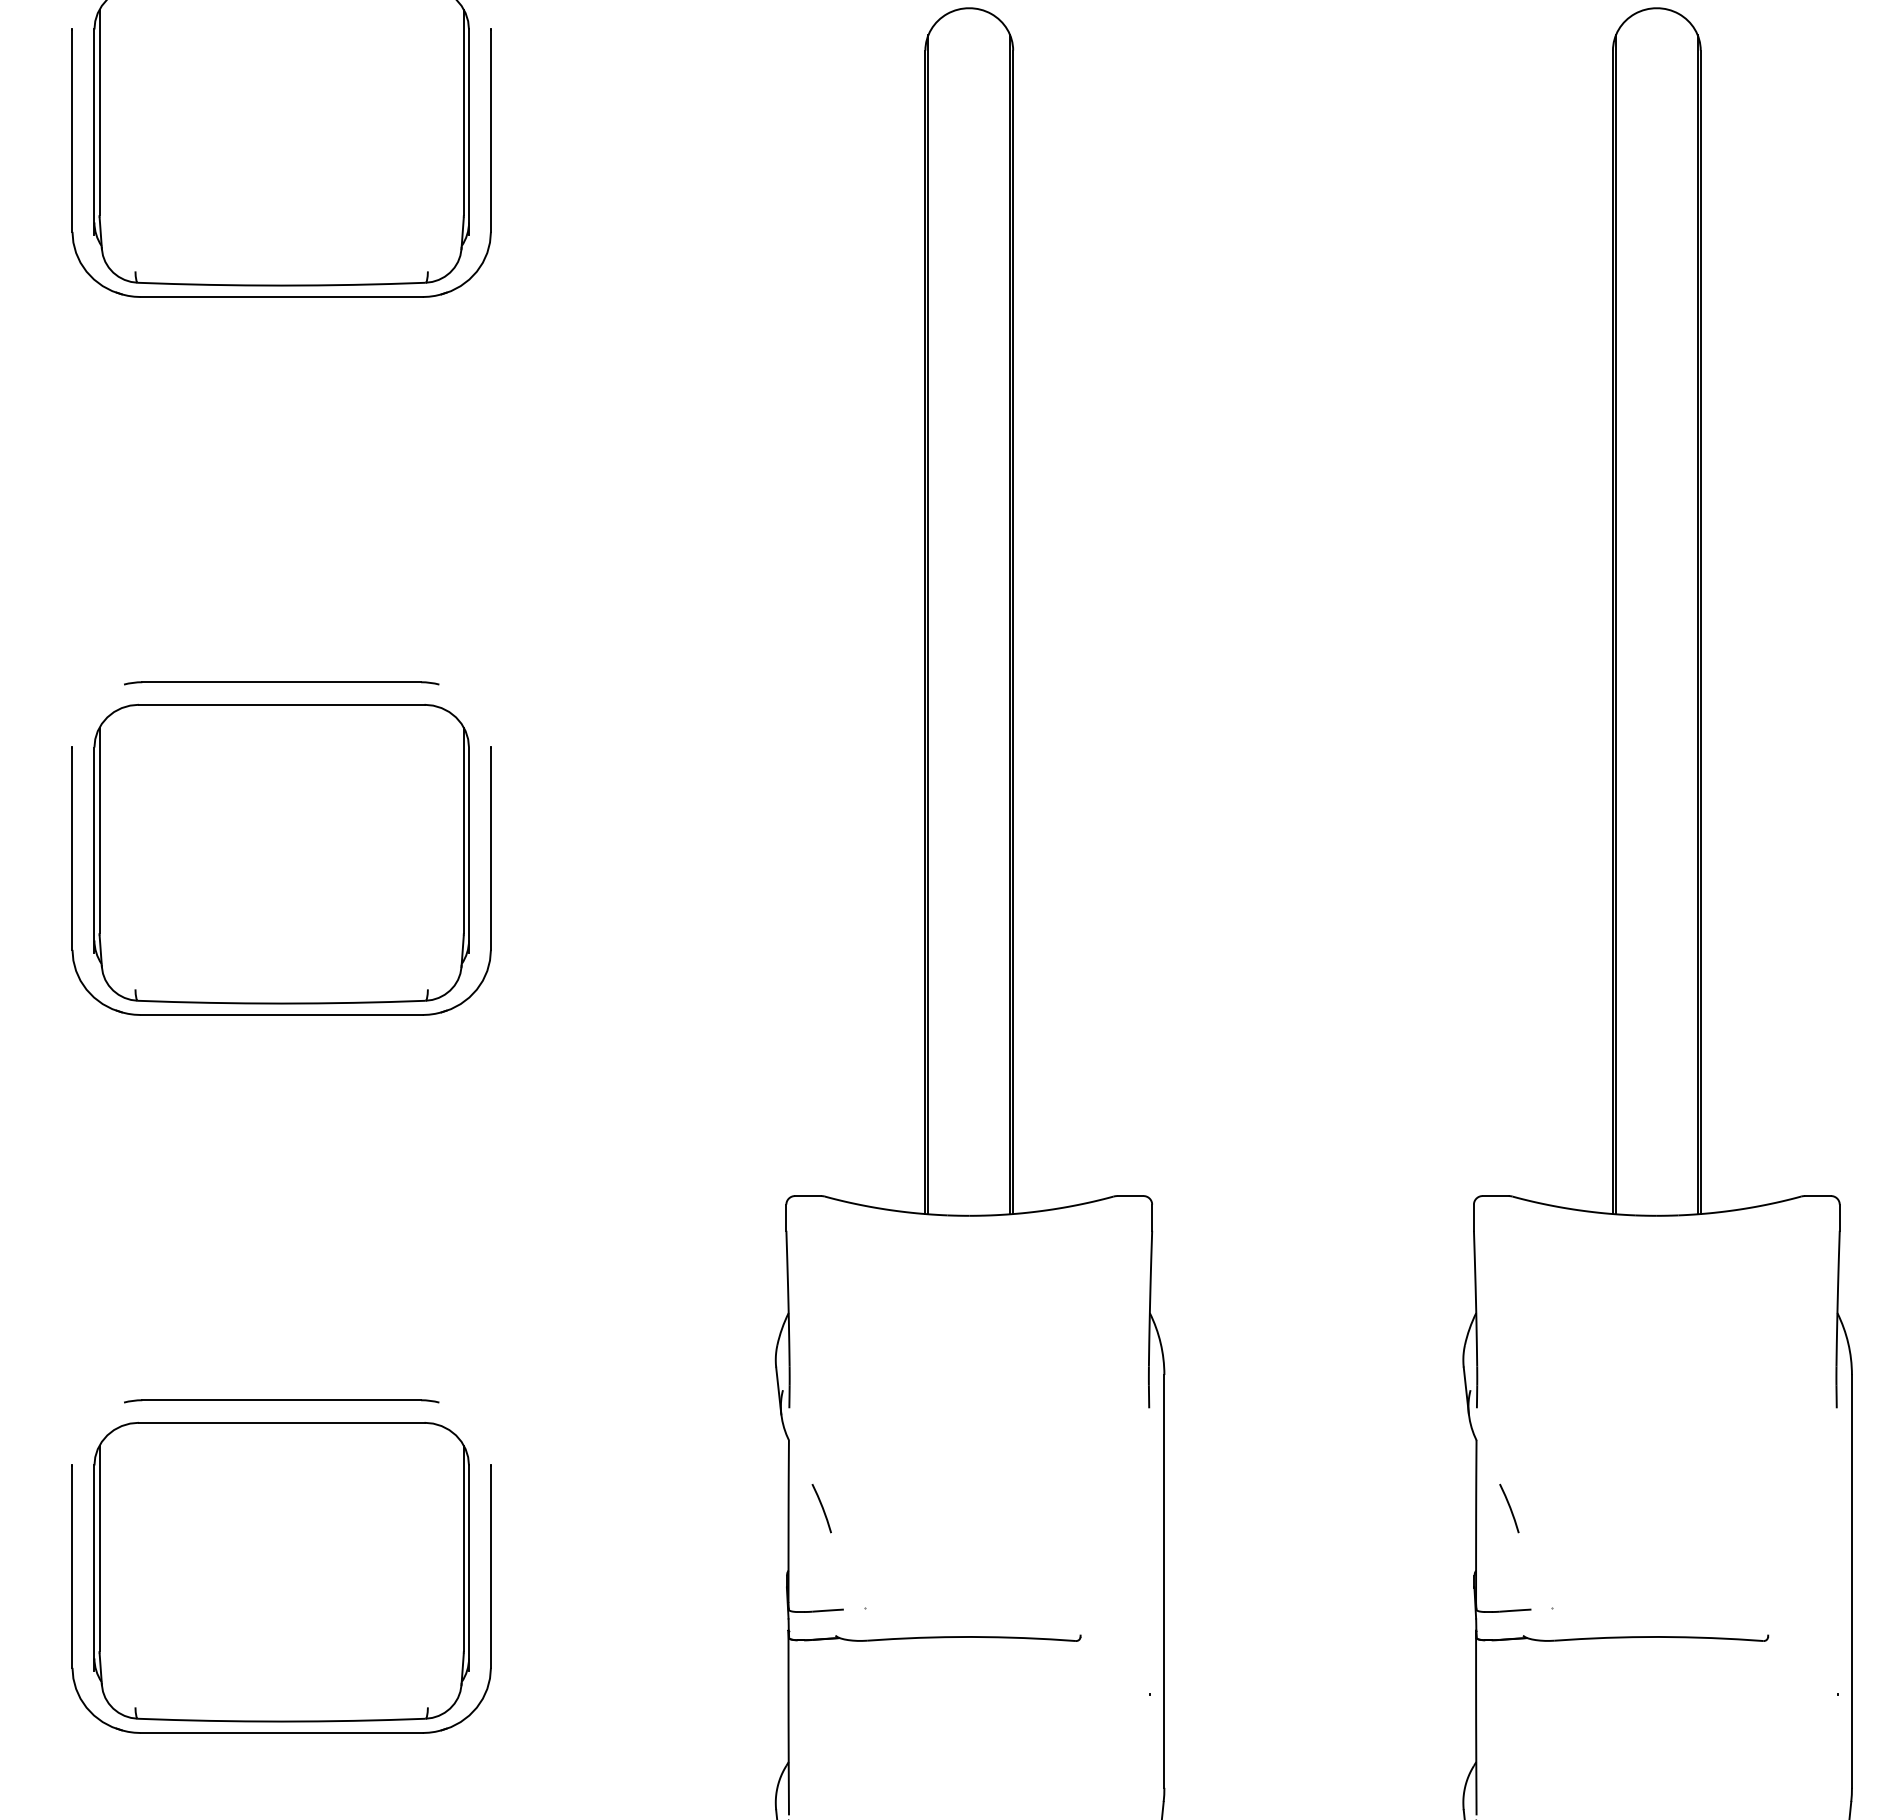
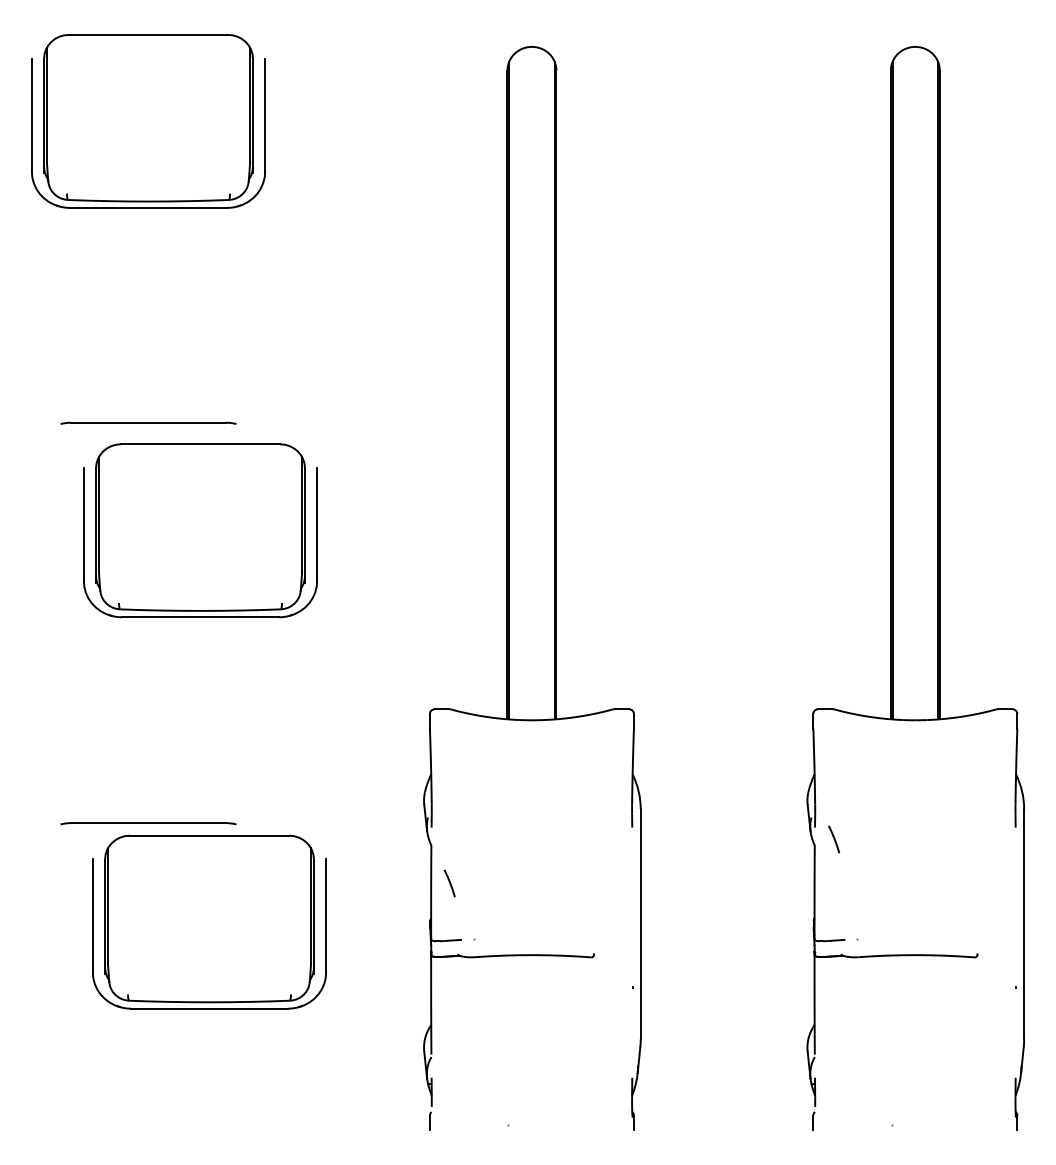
part: (281, 859) -> (200, 530), moved
line: (1510, 1508) -> (834, 839), moved
part: (281, 1576) -> (209, 921), moved

